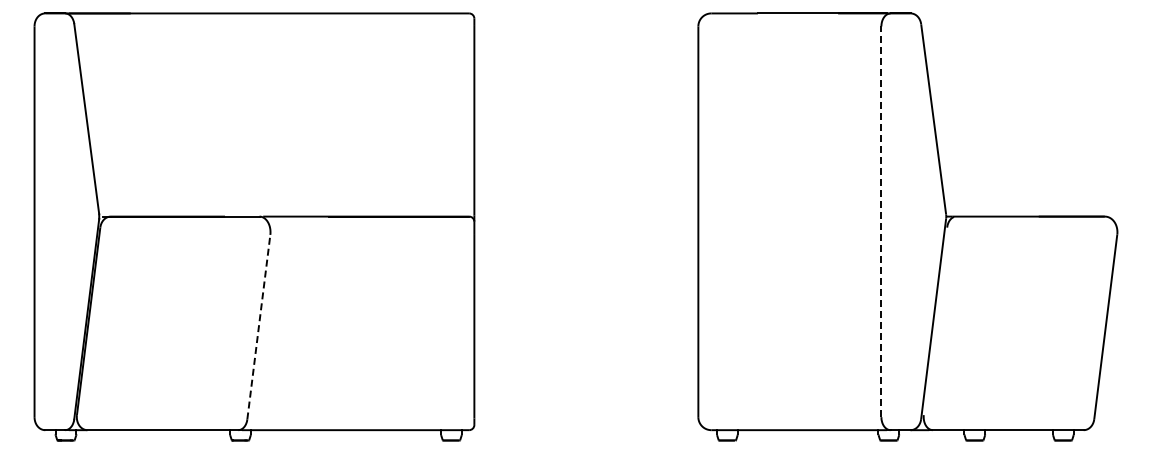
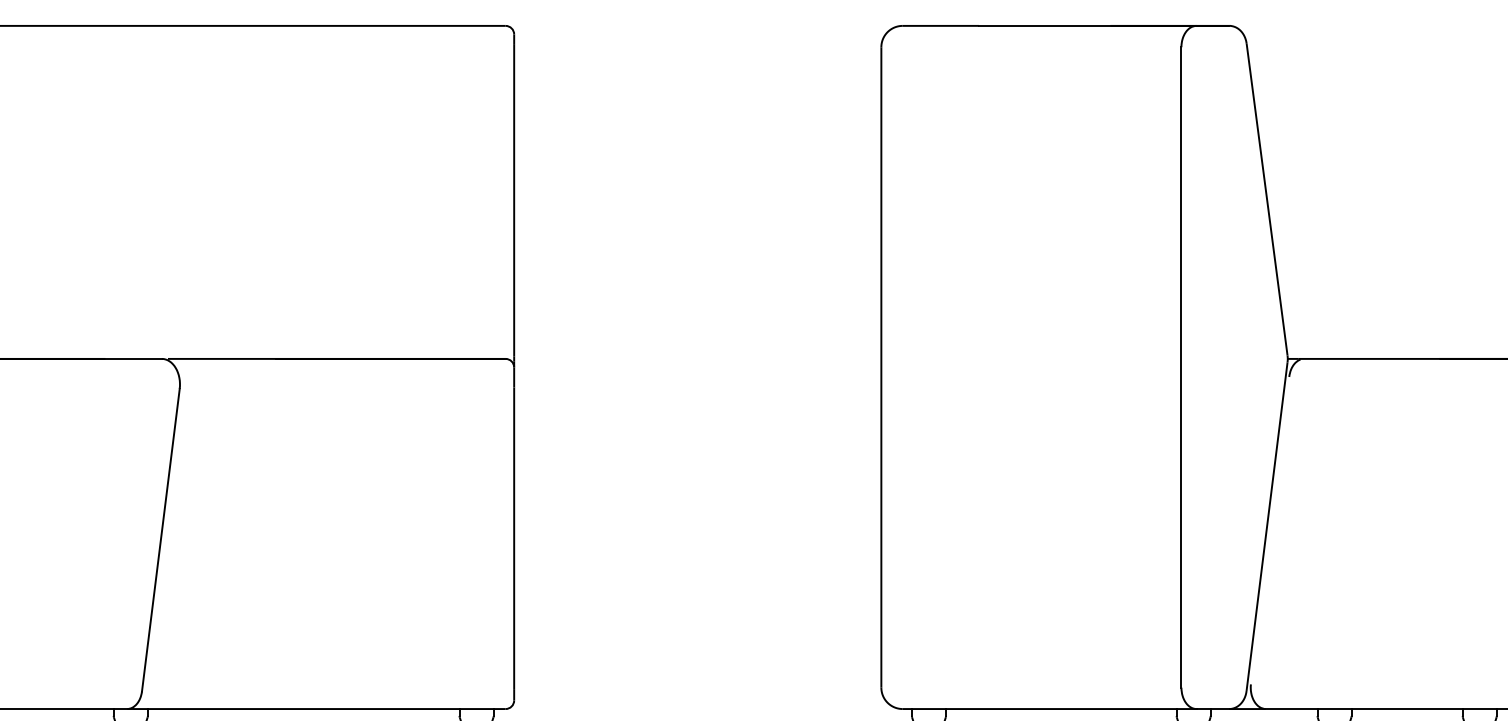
line: (881, 221) -> (1181, 366), dashed -> solid
line: (258, 327) -> (160, 540), dashed -> solid

